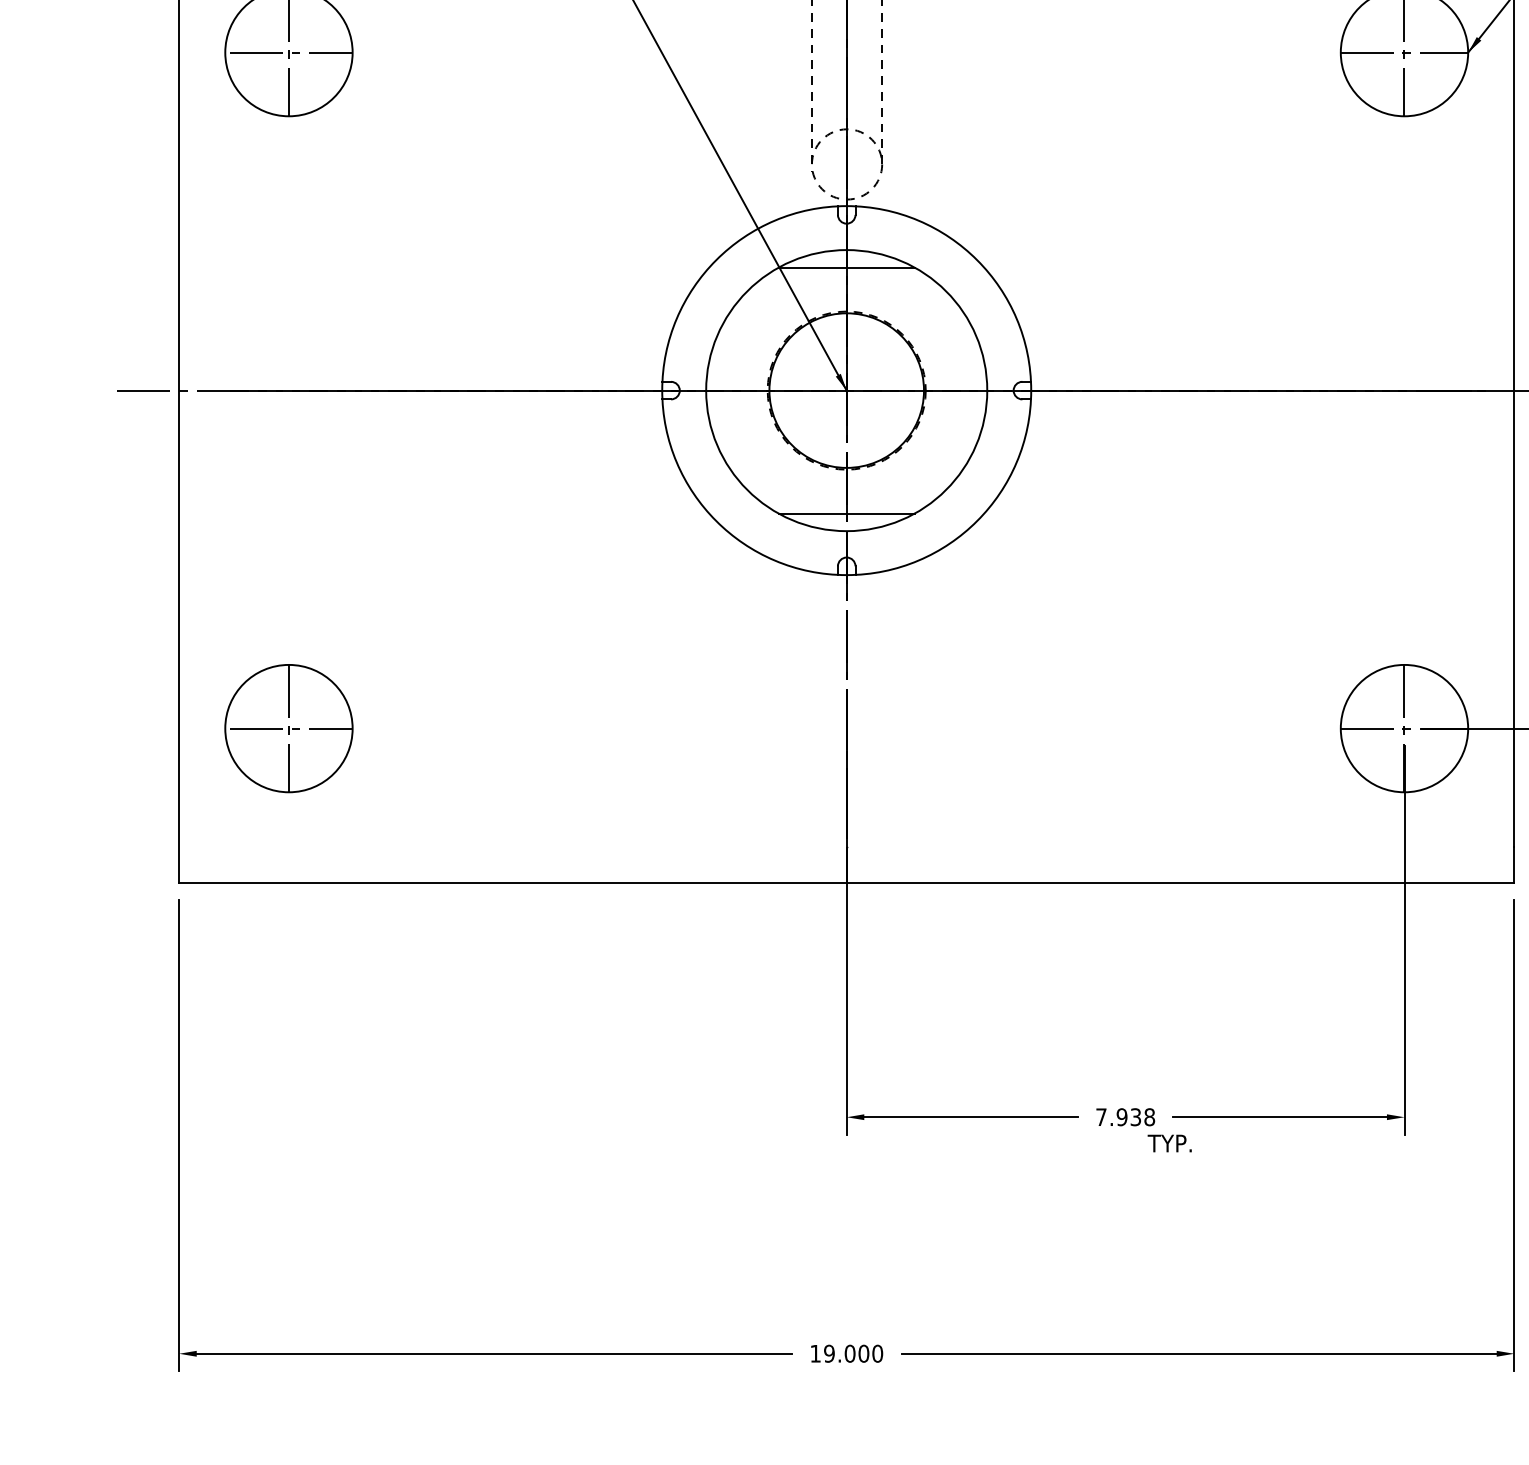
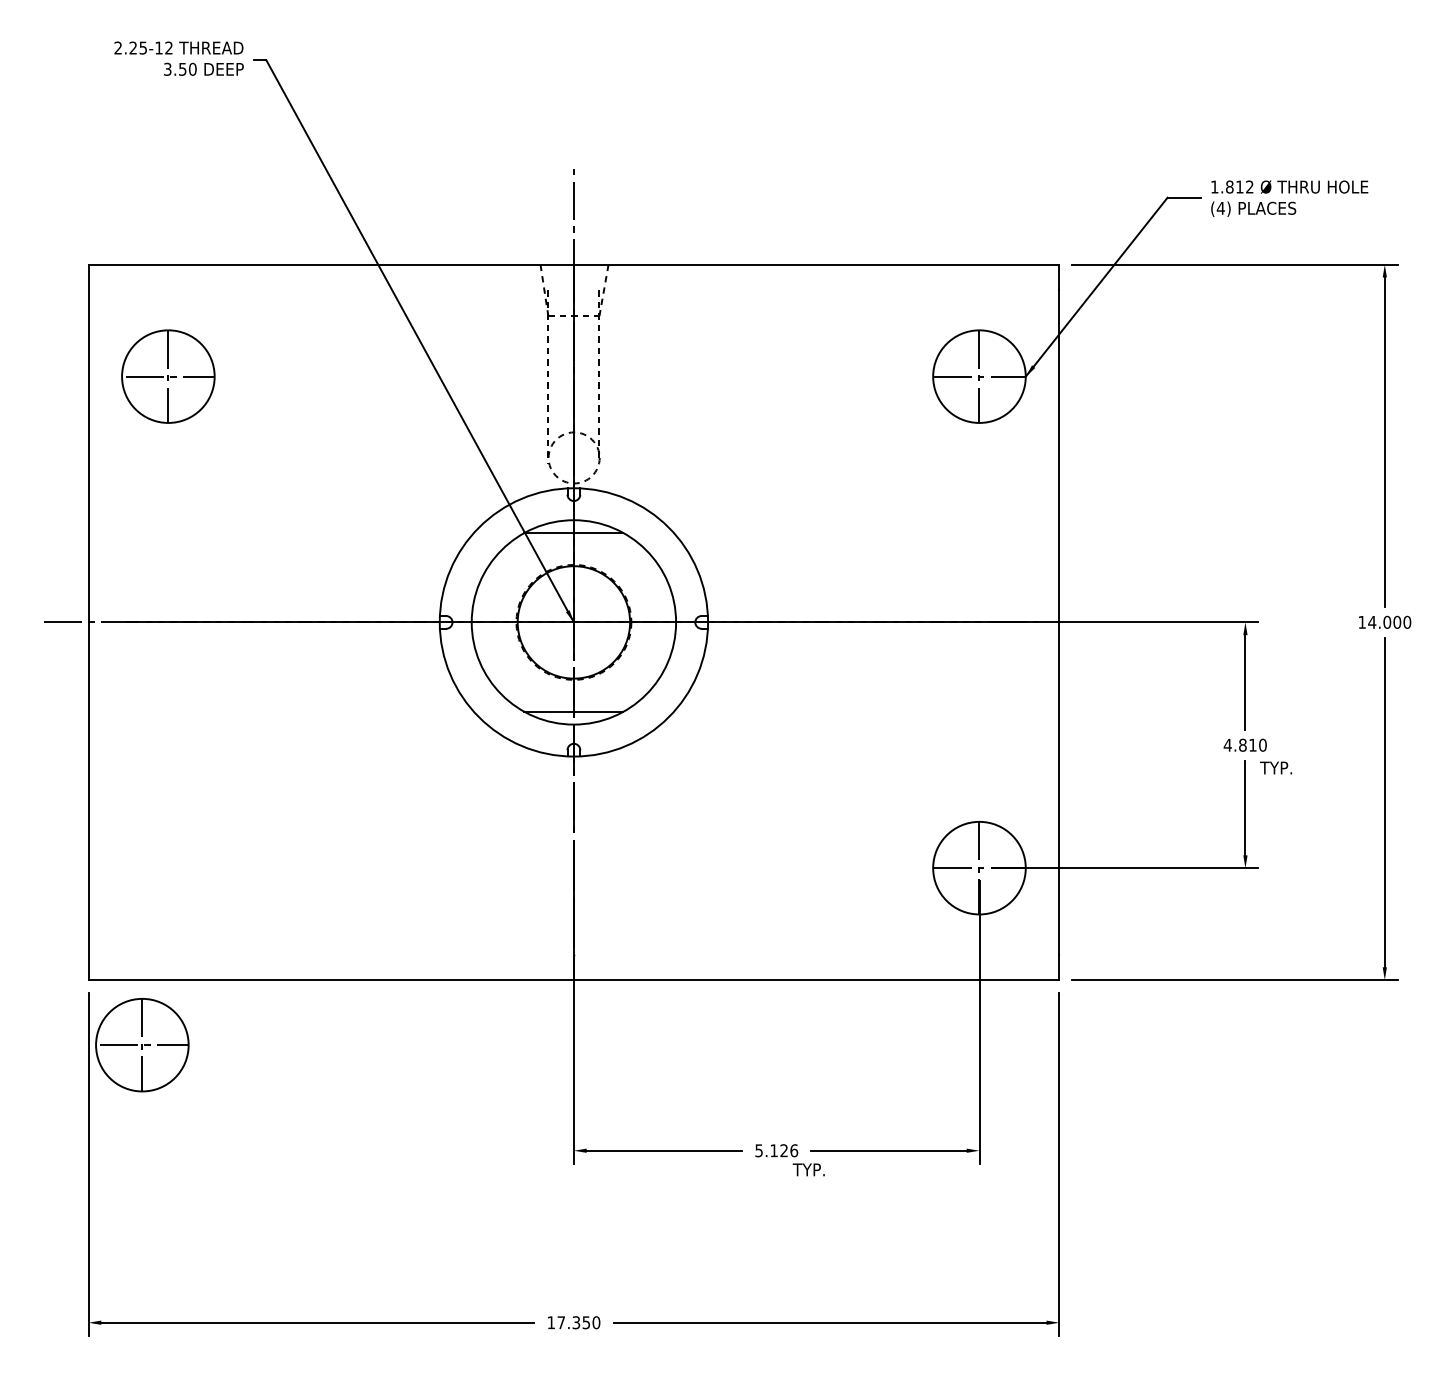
part: (289, 729) -> (142, 1045), moved
text: (1125, 1116) -> (776, 1150), 7.938 -> 5.126
text: (846, 1353) -> (573, 1322), 19.000 -> 17.350

